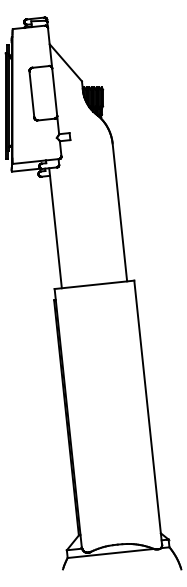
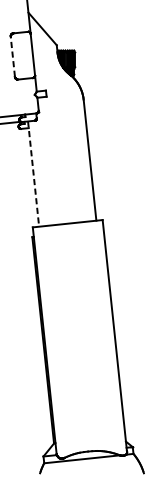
line: (31, 94) -> (12, 56), solid -> dashed
line: (55, 228) -> (33, 174), solid -> dashed

